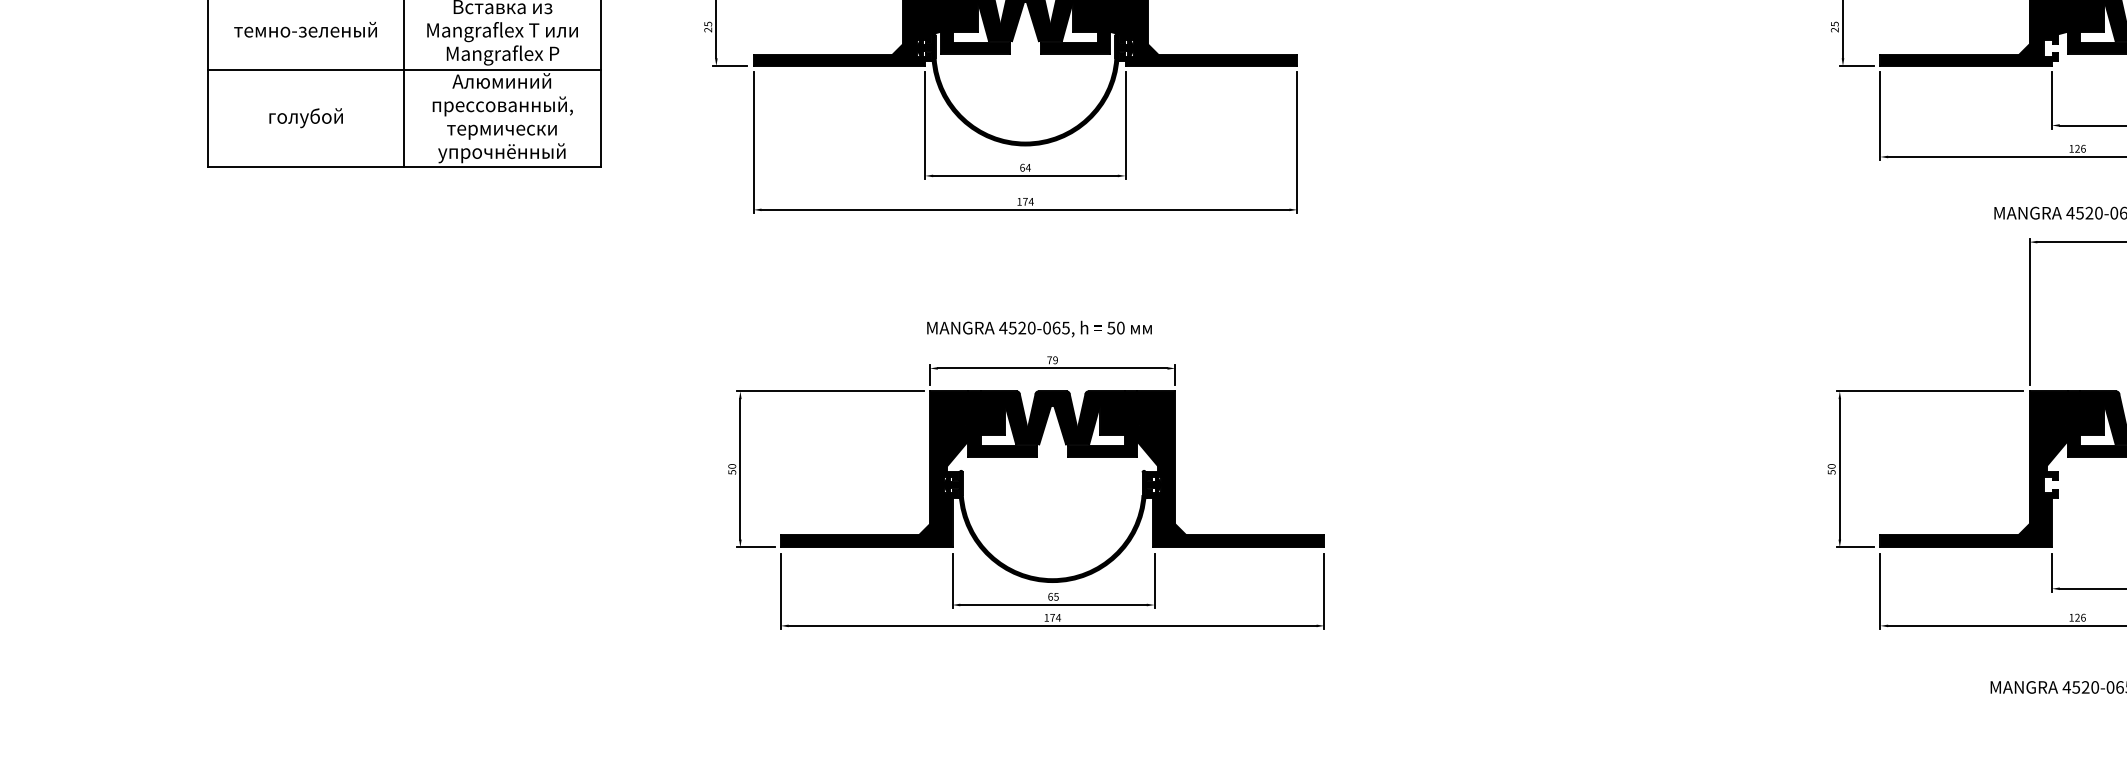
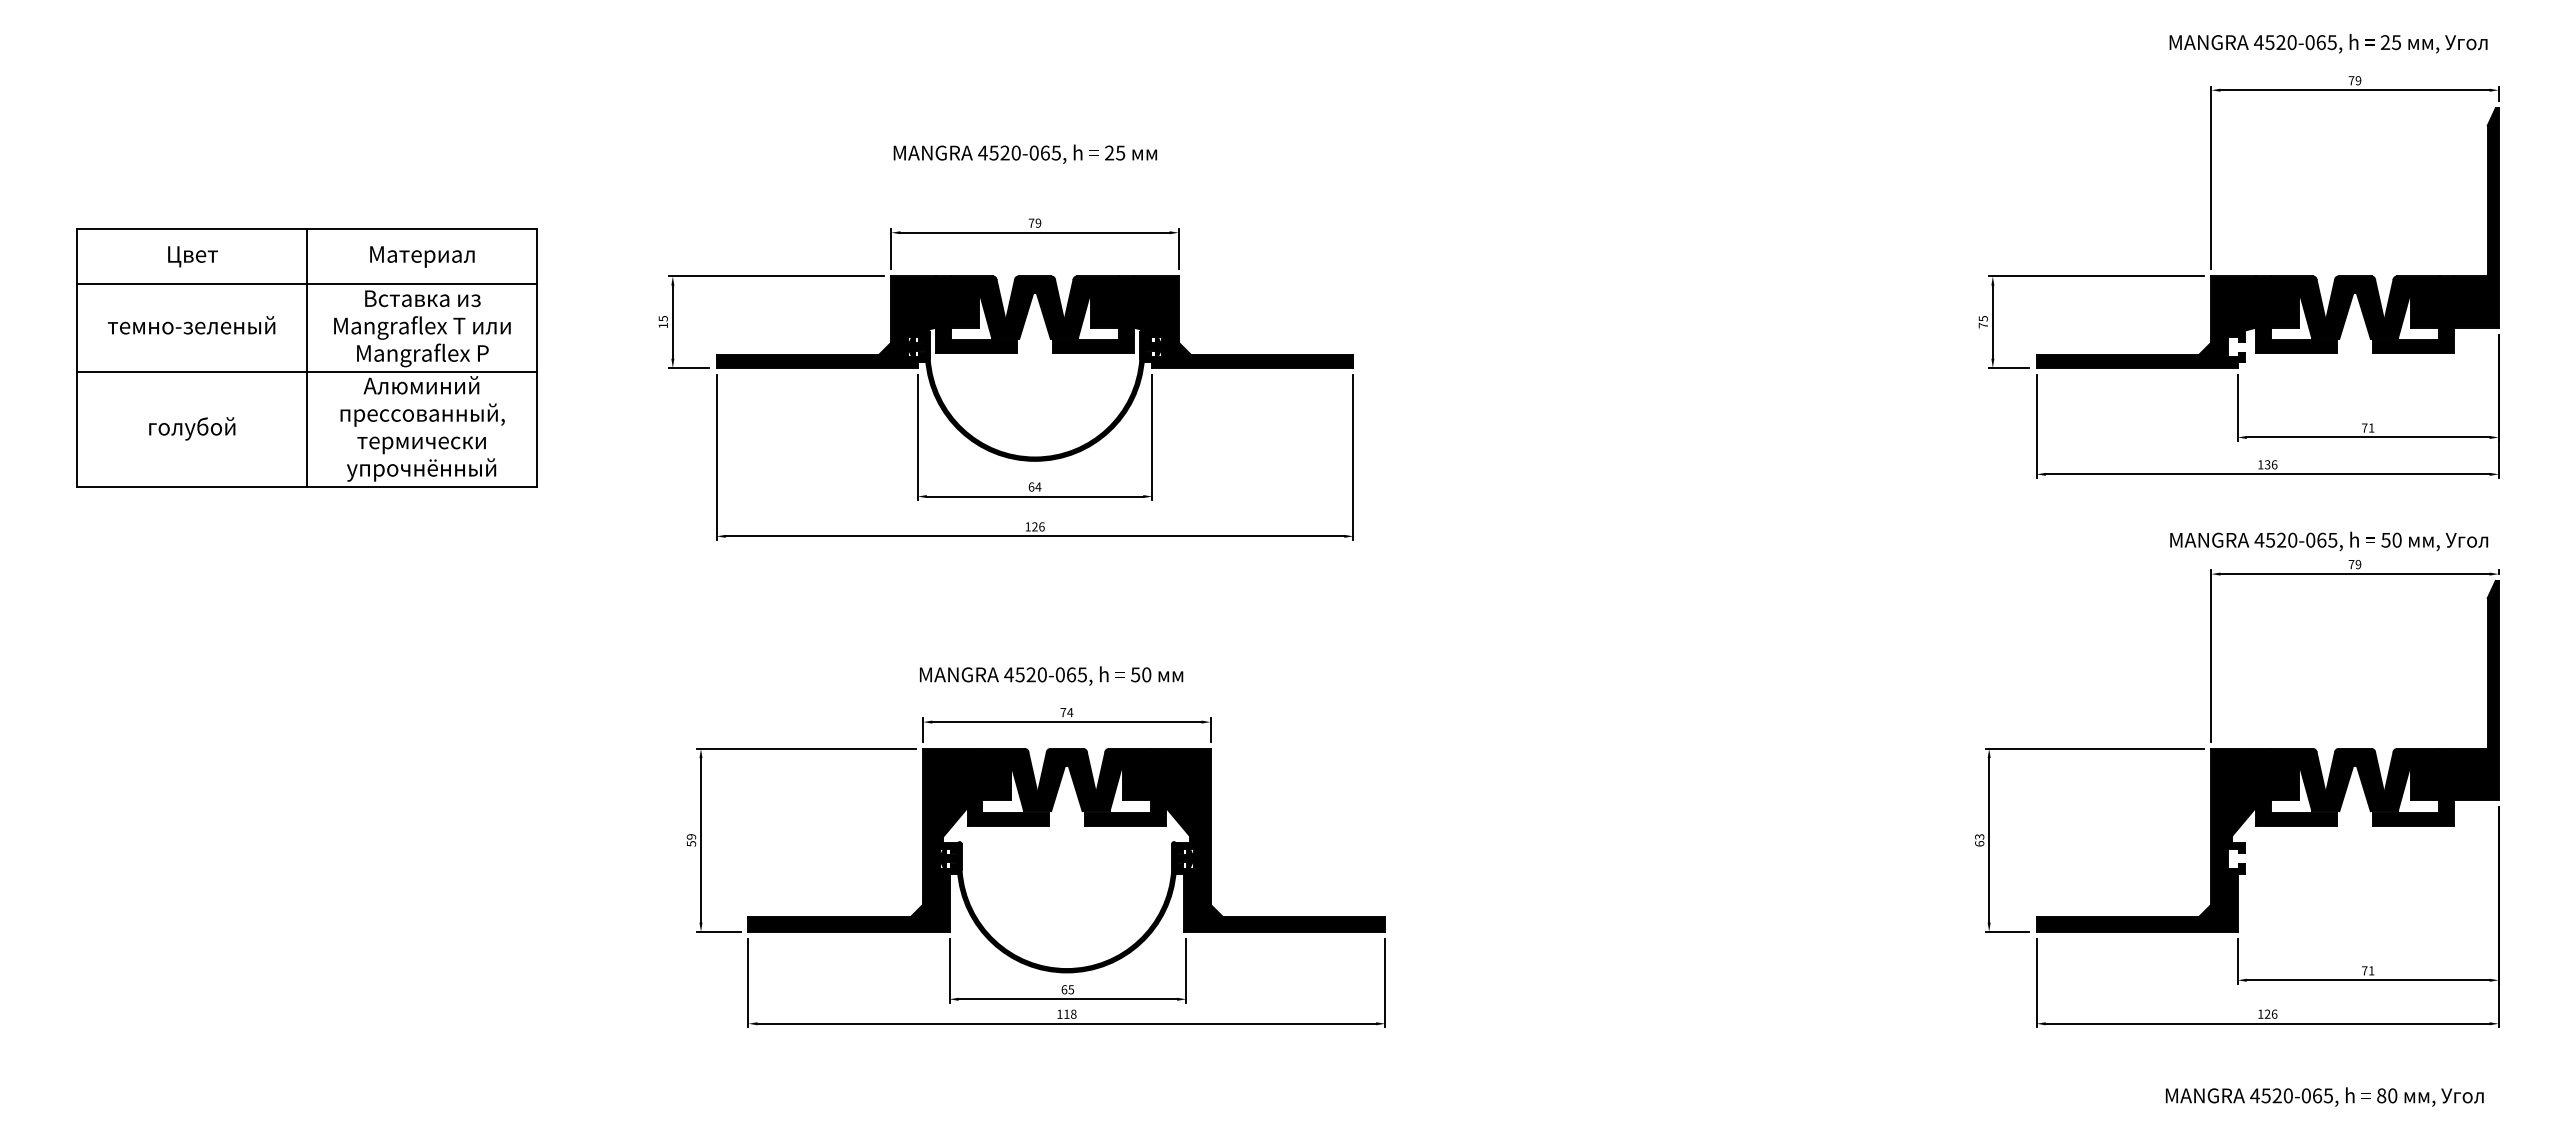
text: (707, 29) -> (662, 325), 25 -> 15
text: (1834, 29) -> (1982, 325), 25 -> 75
text: (2077, 149) -> (2267, 465), 126 -> 136
text: (1028, 201) -> (1038, 526), 174 -> 126
text: (1055, 360) -> (1070, 712), 79 -> 74
text: (732, 466) -> (691, 836), 50 -> 59
text: (1831, 469) -> (1979, 840), 50 -> 63
text: (1055, 617) -> (1070, 1013), 174 -> 118

